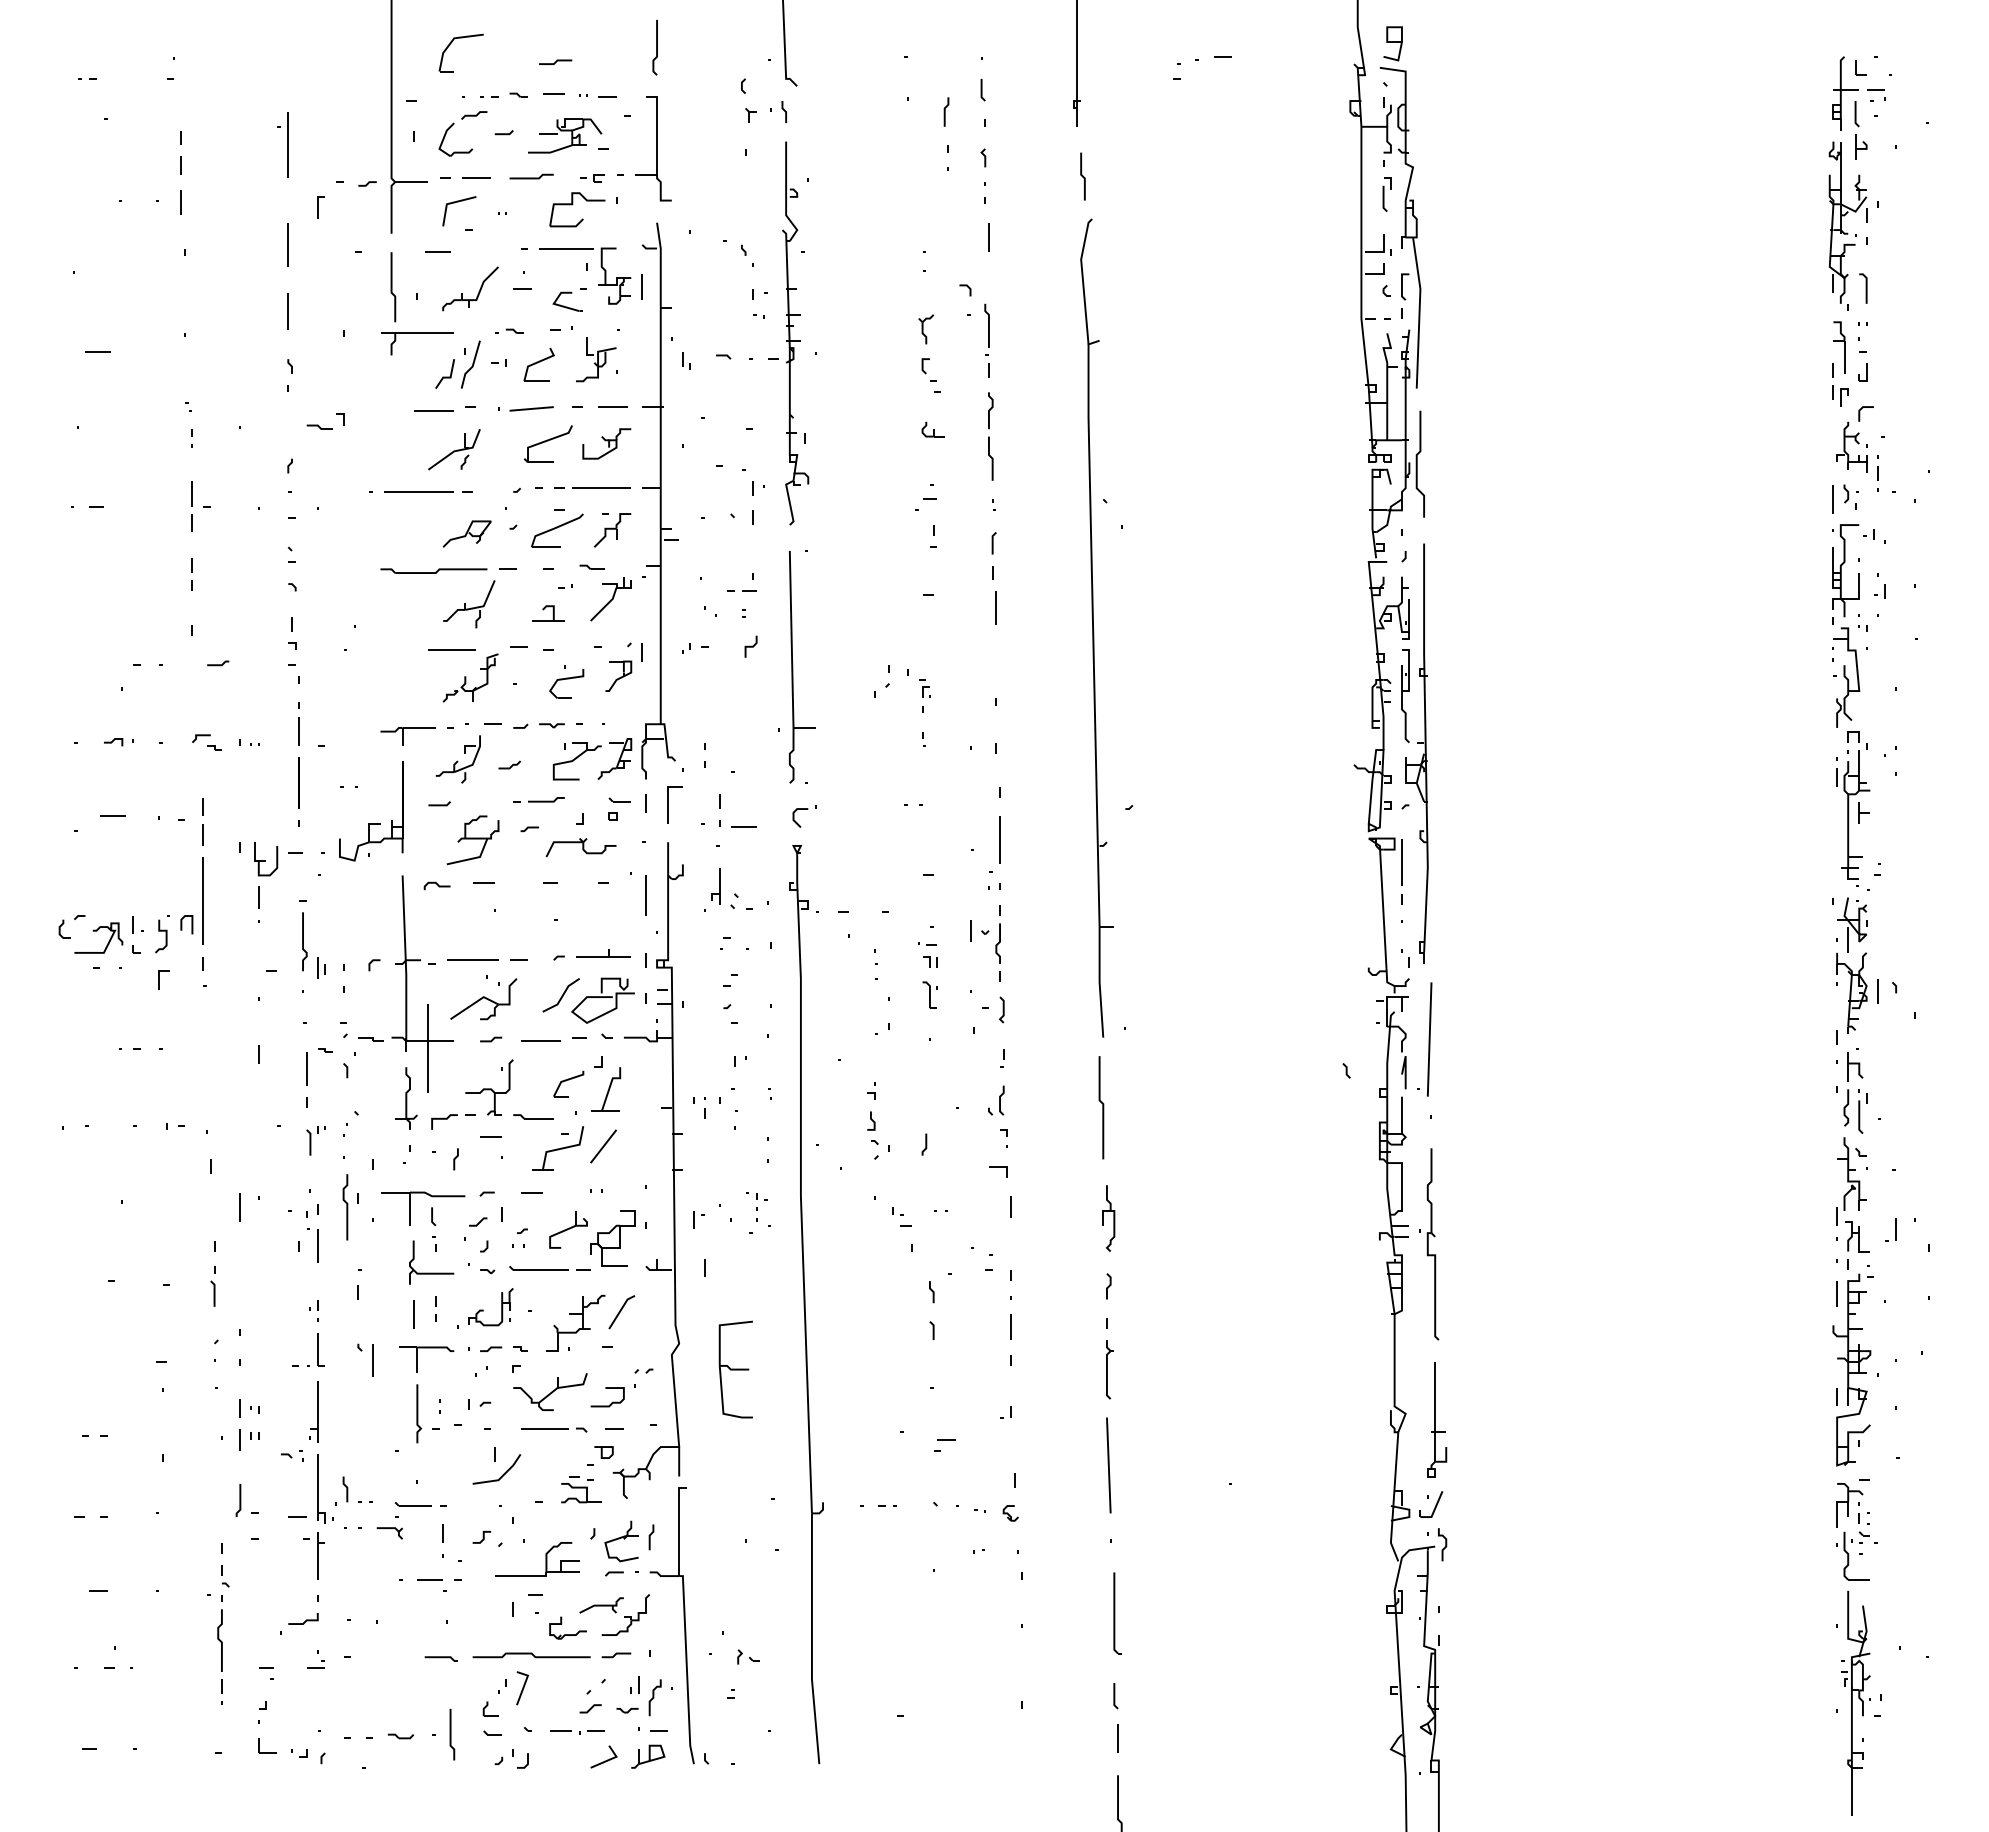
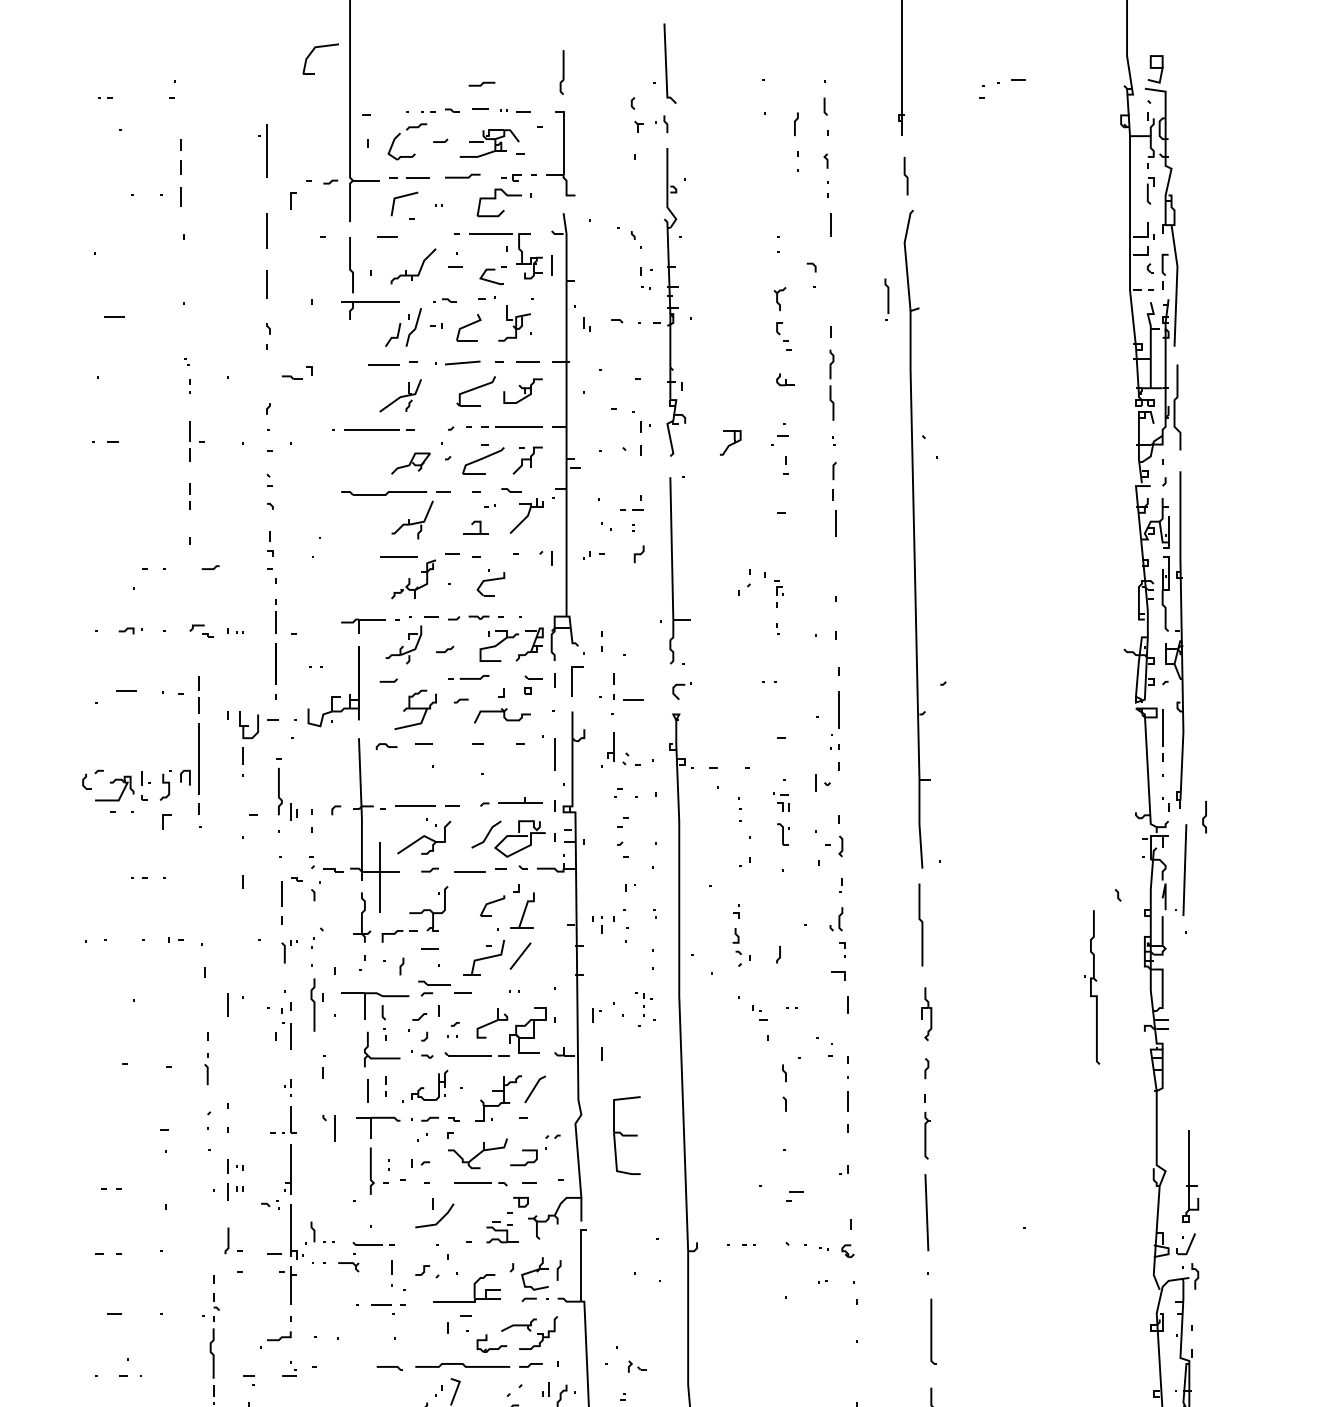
part: (450, 45) -> (312, 53), moved
part: (986, 329) -> (886, 299), moved
part: (618, 675) -> (730, 442), moved
curve: (997, 943) -> (1204, 817), moved
part: (533, 1116) -> (434, 982), moved
part: (1429, 1244) -> (1092, 987), moved

